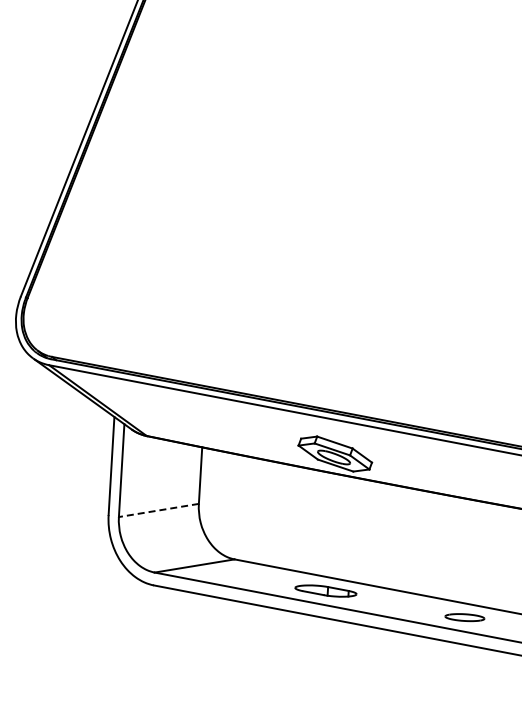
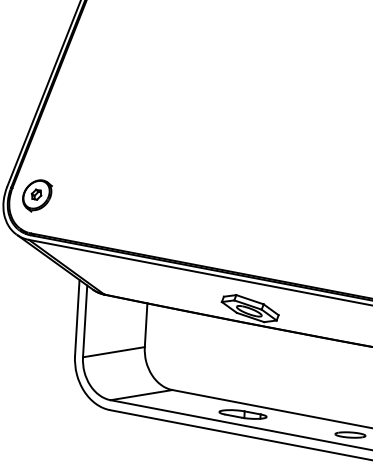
part: (59, 308) -> (37, 196), added
line: (158, 510) -> (113, 352), dashed -> solid

